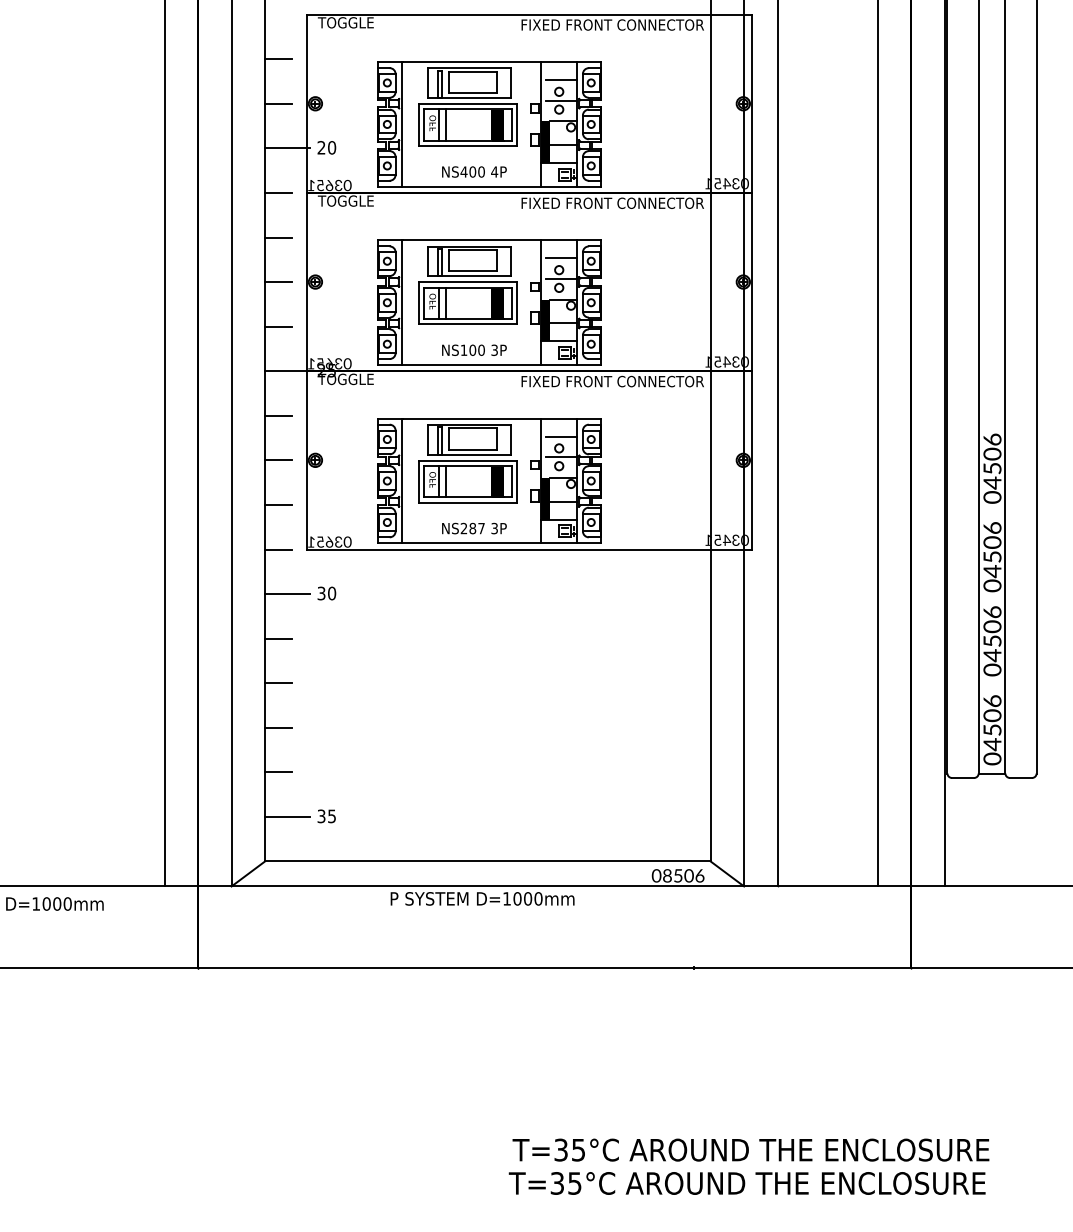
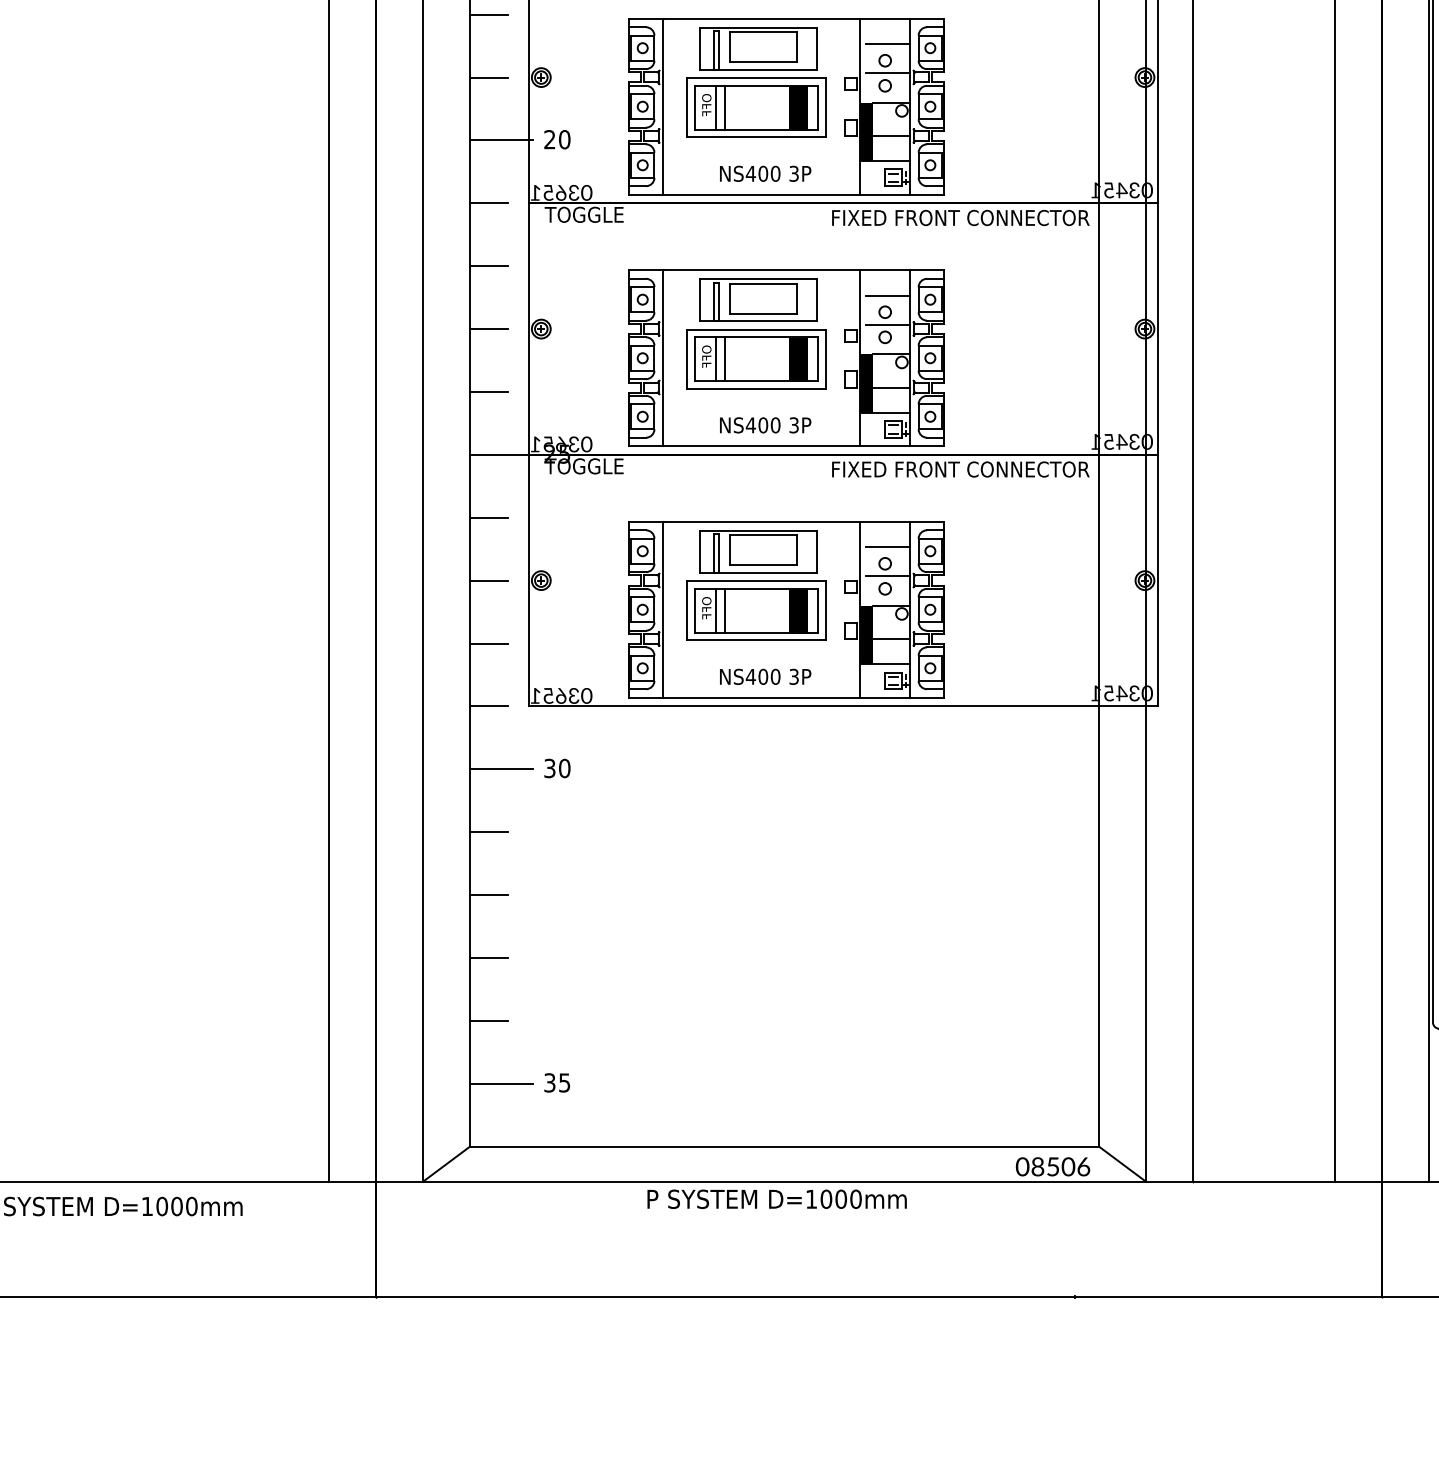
text: (494, 171) -> (793, 173), 4P -> 3P
text: (463, 349) -> (750, 424), NS100 -> NS400
text: (472, 528) -> (762, 676), NS287 -> NS400

